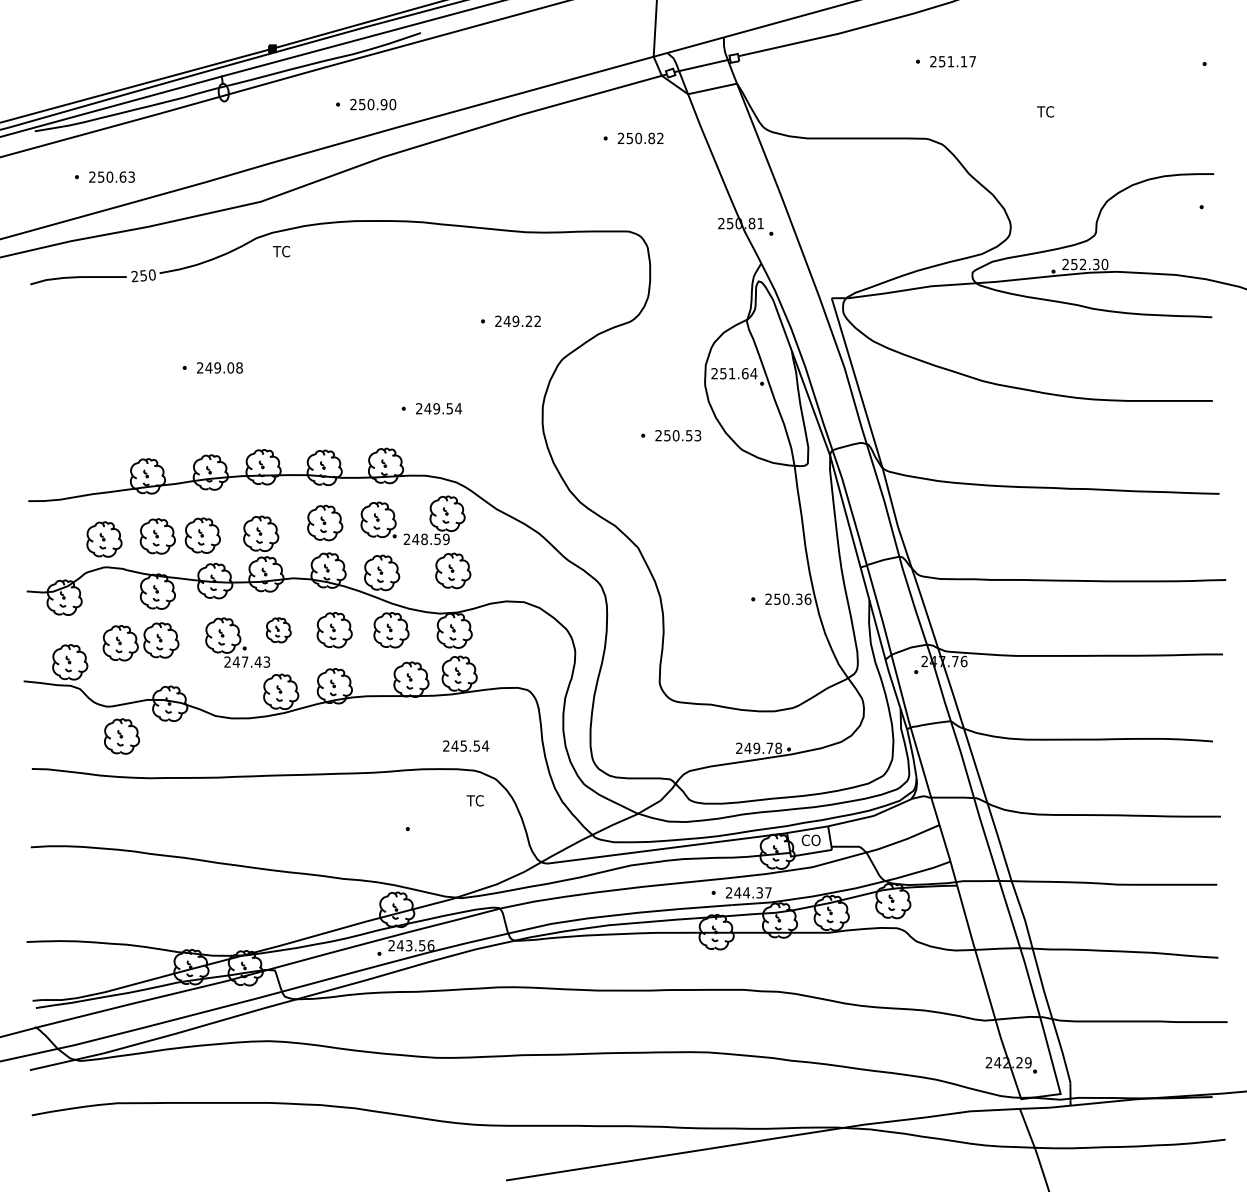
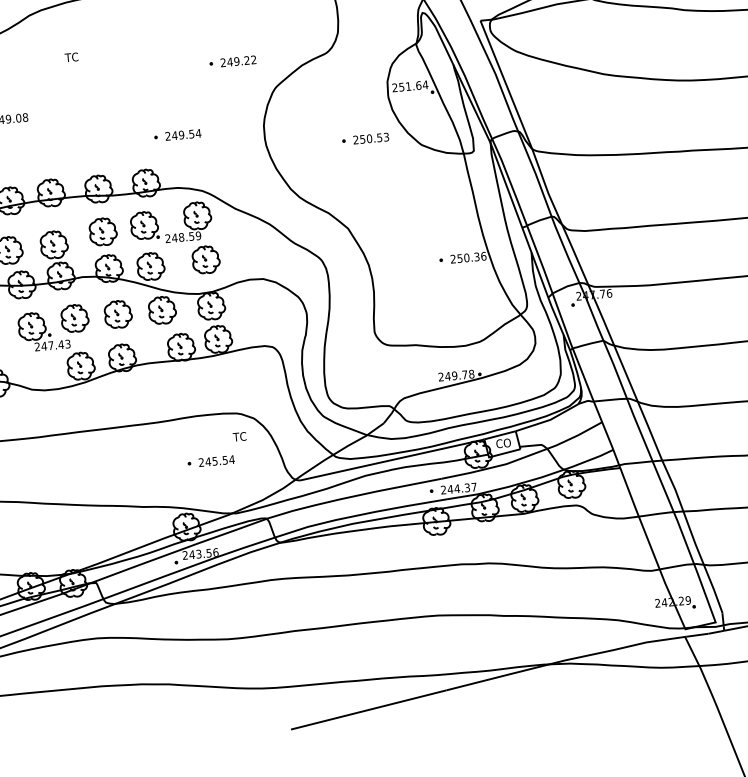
text: (281, 251) -> (71, 57), moved
part: (278, 630) -> (74, 318), size x1.43
text: (466, 745) -> (217, 460), moved

